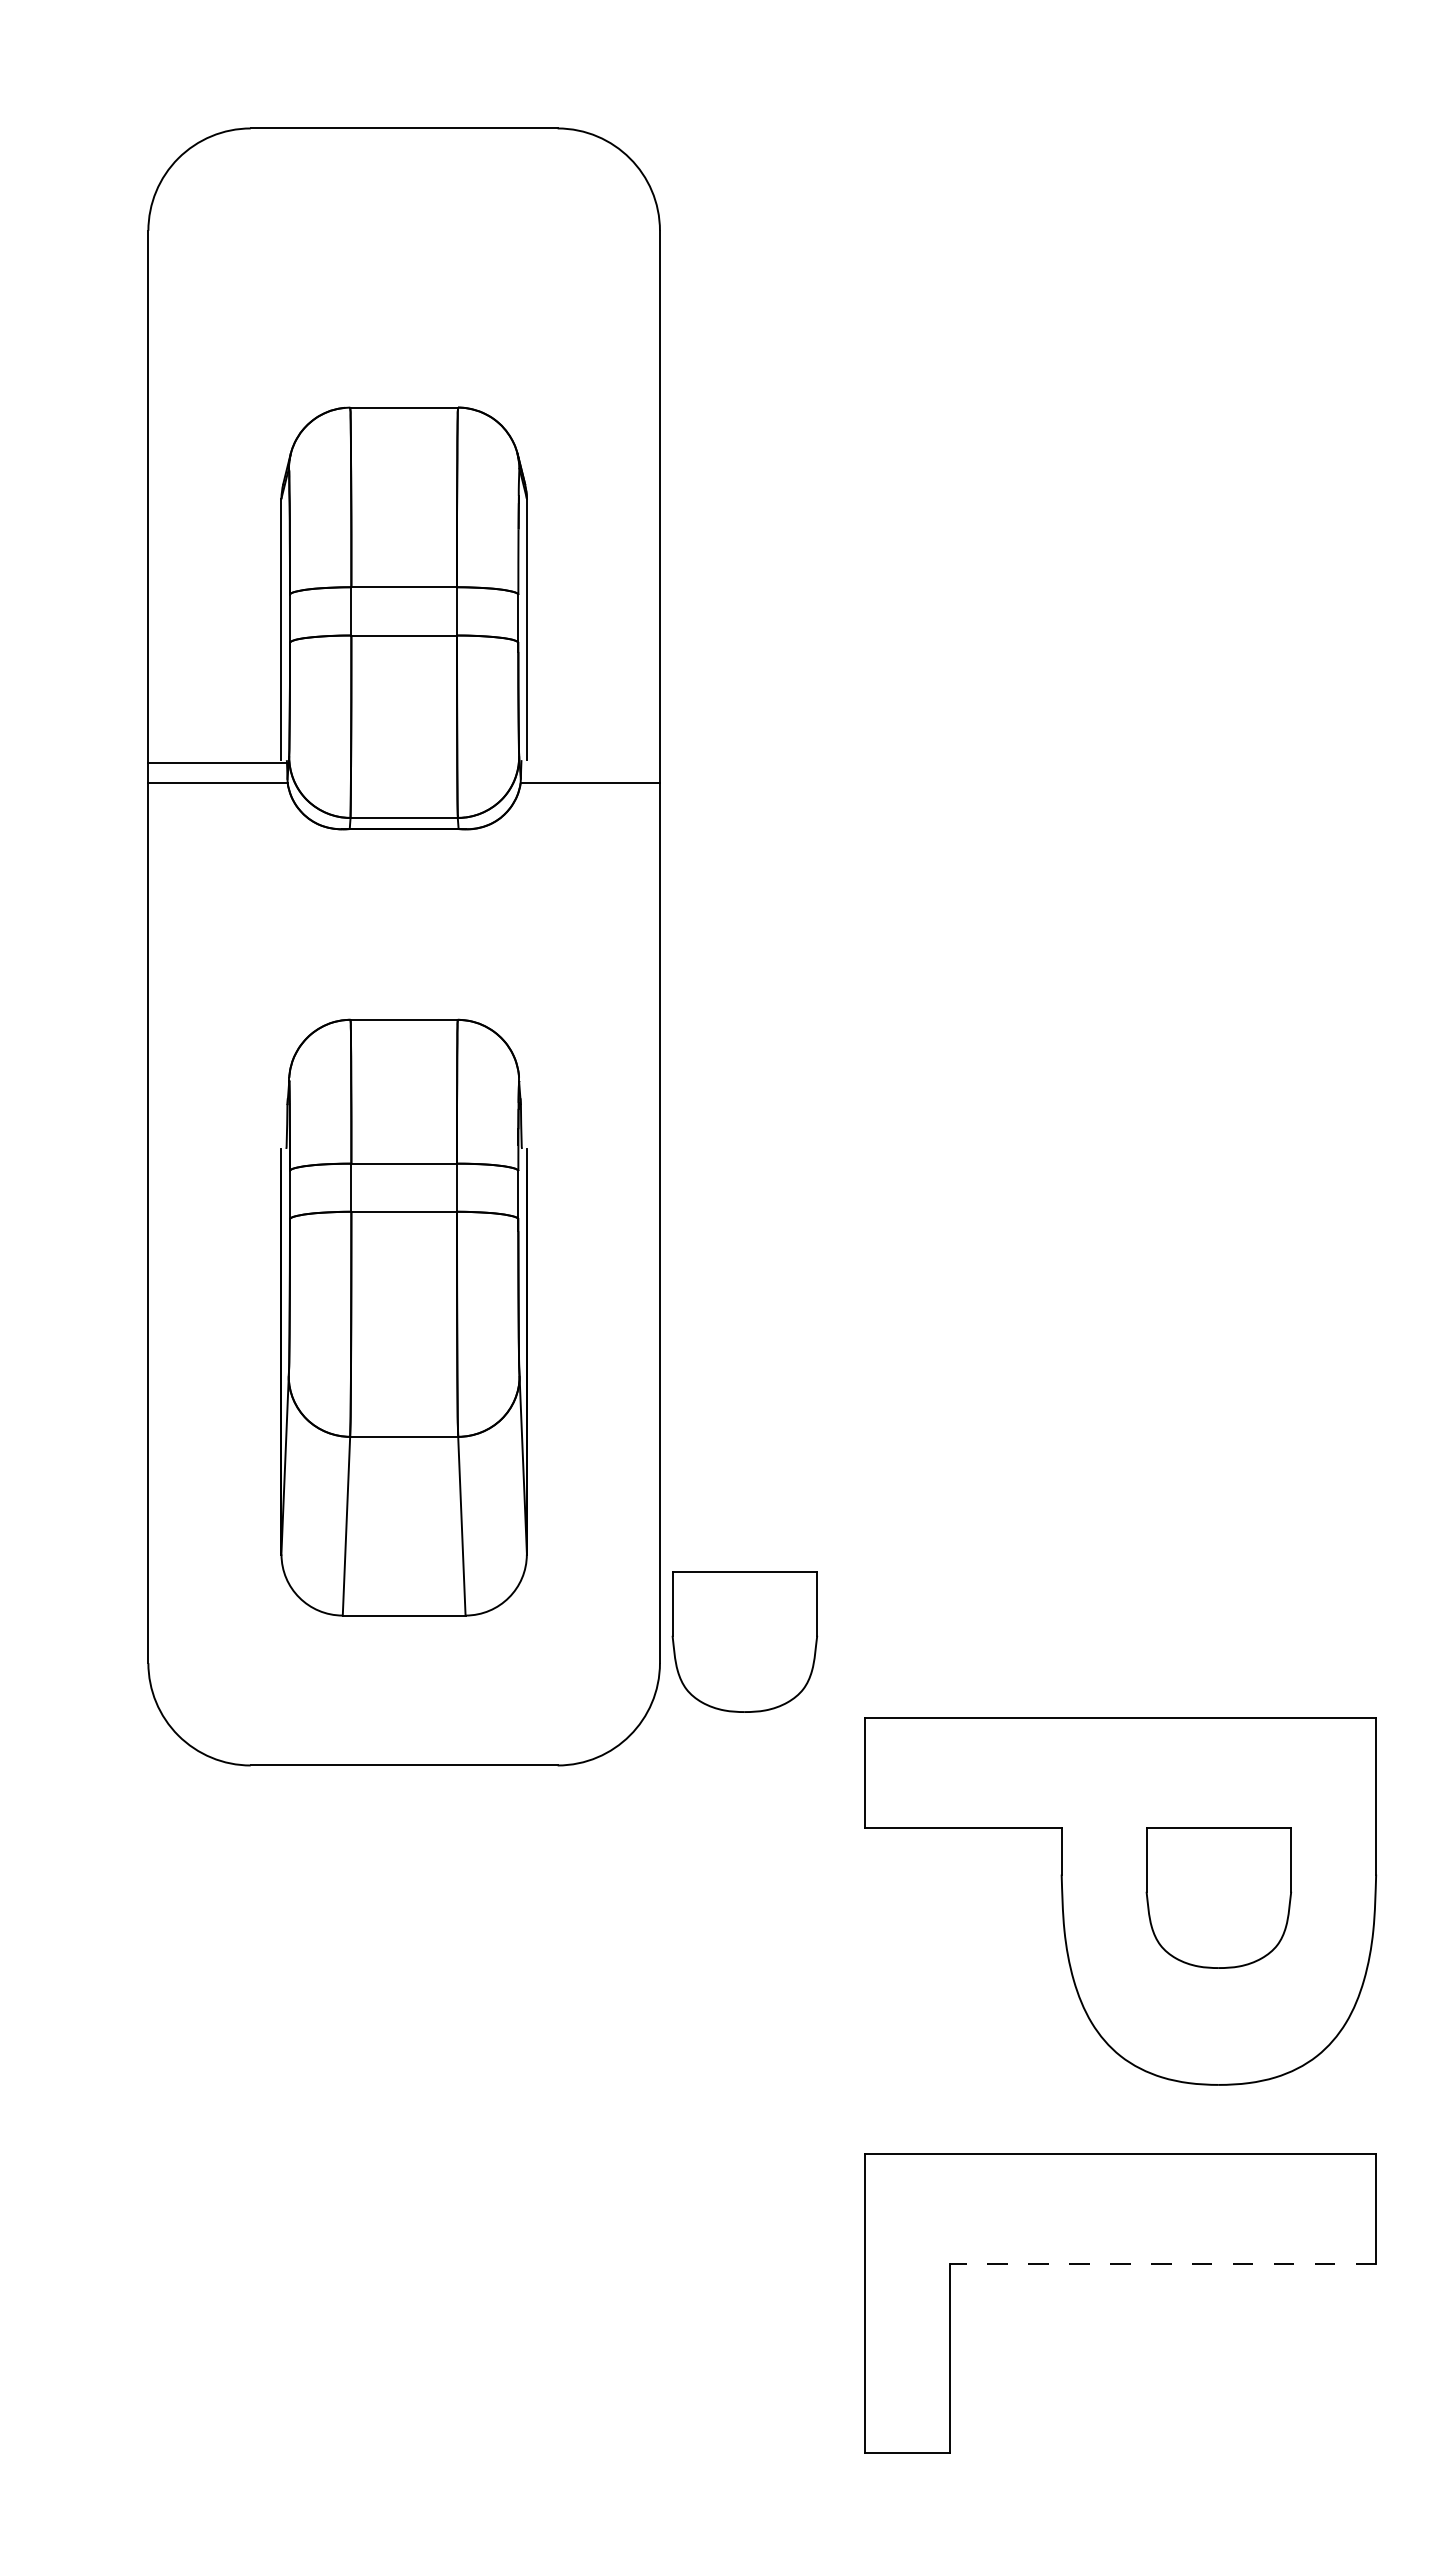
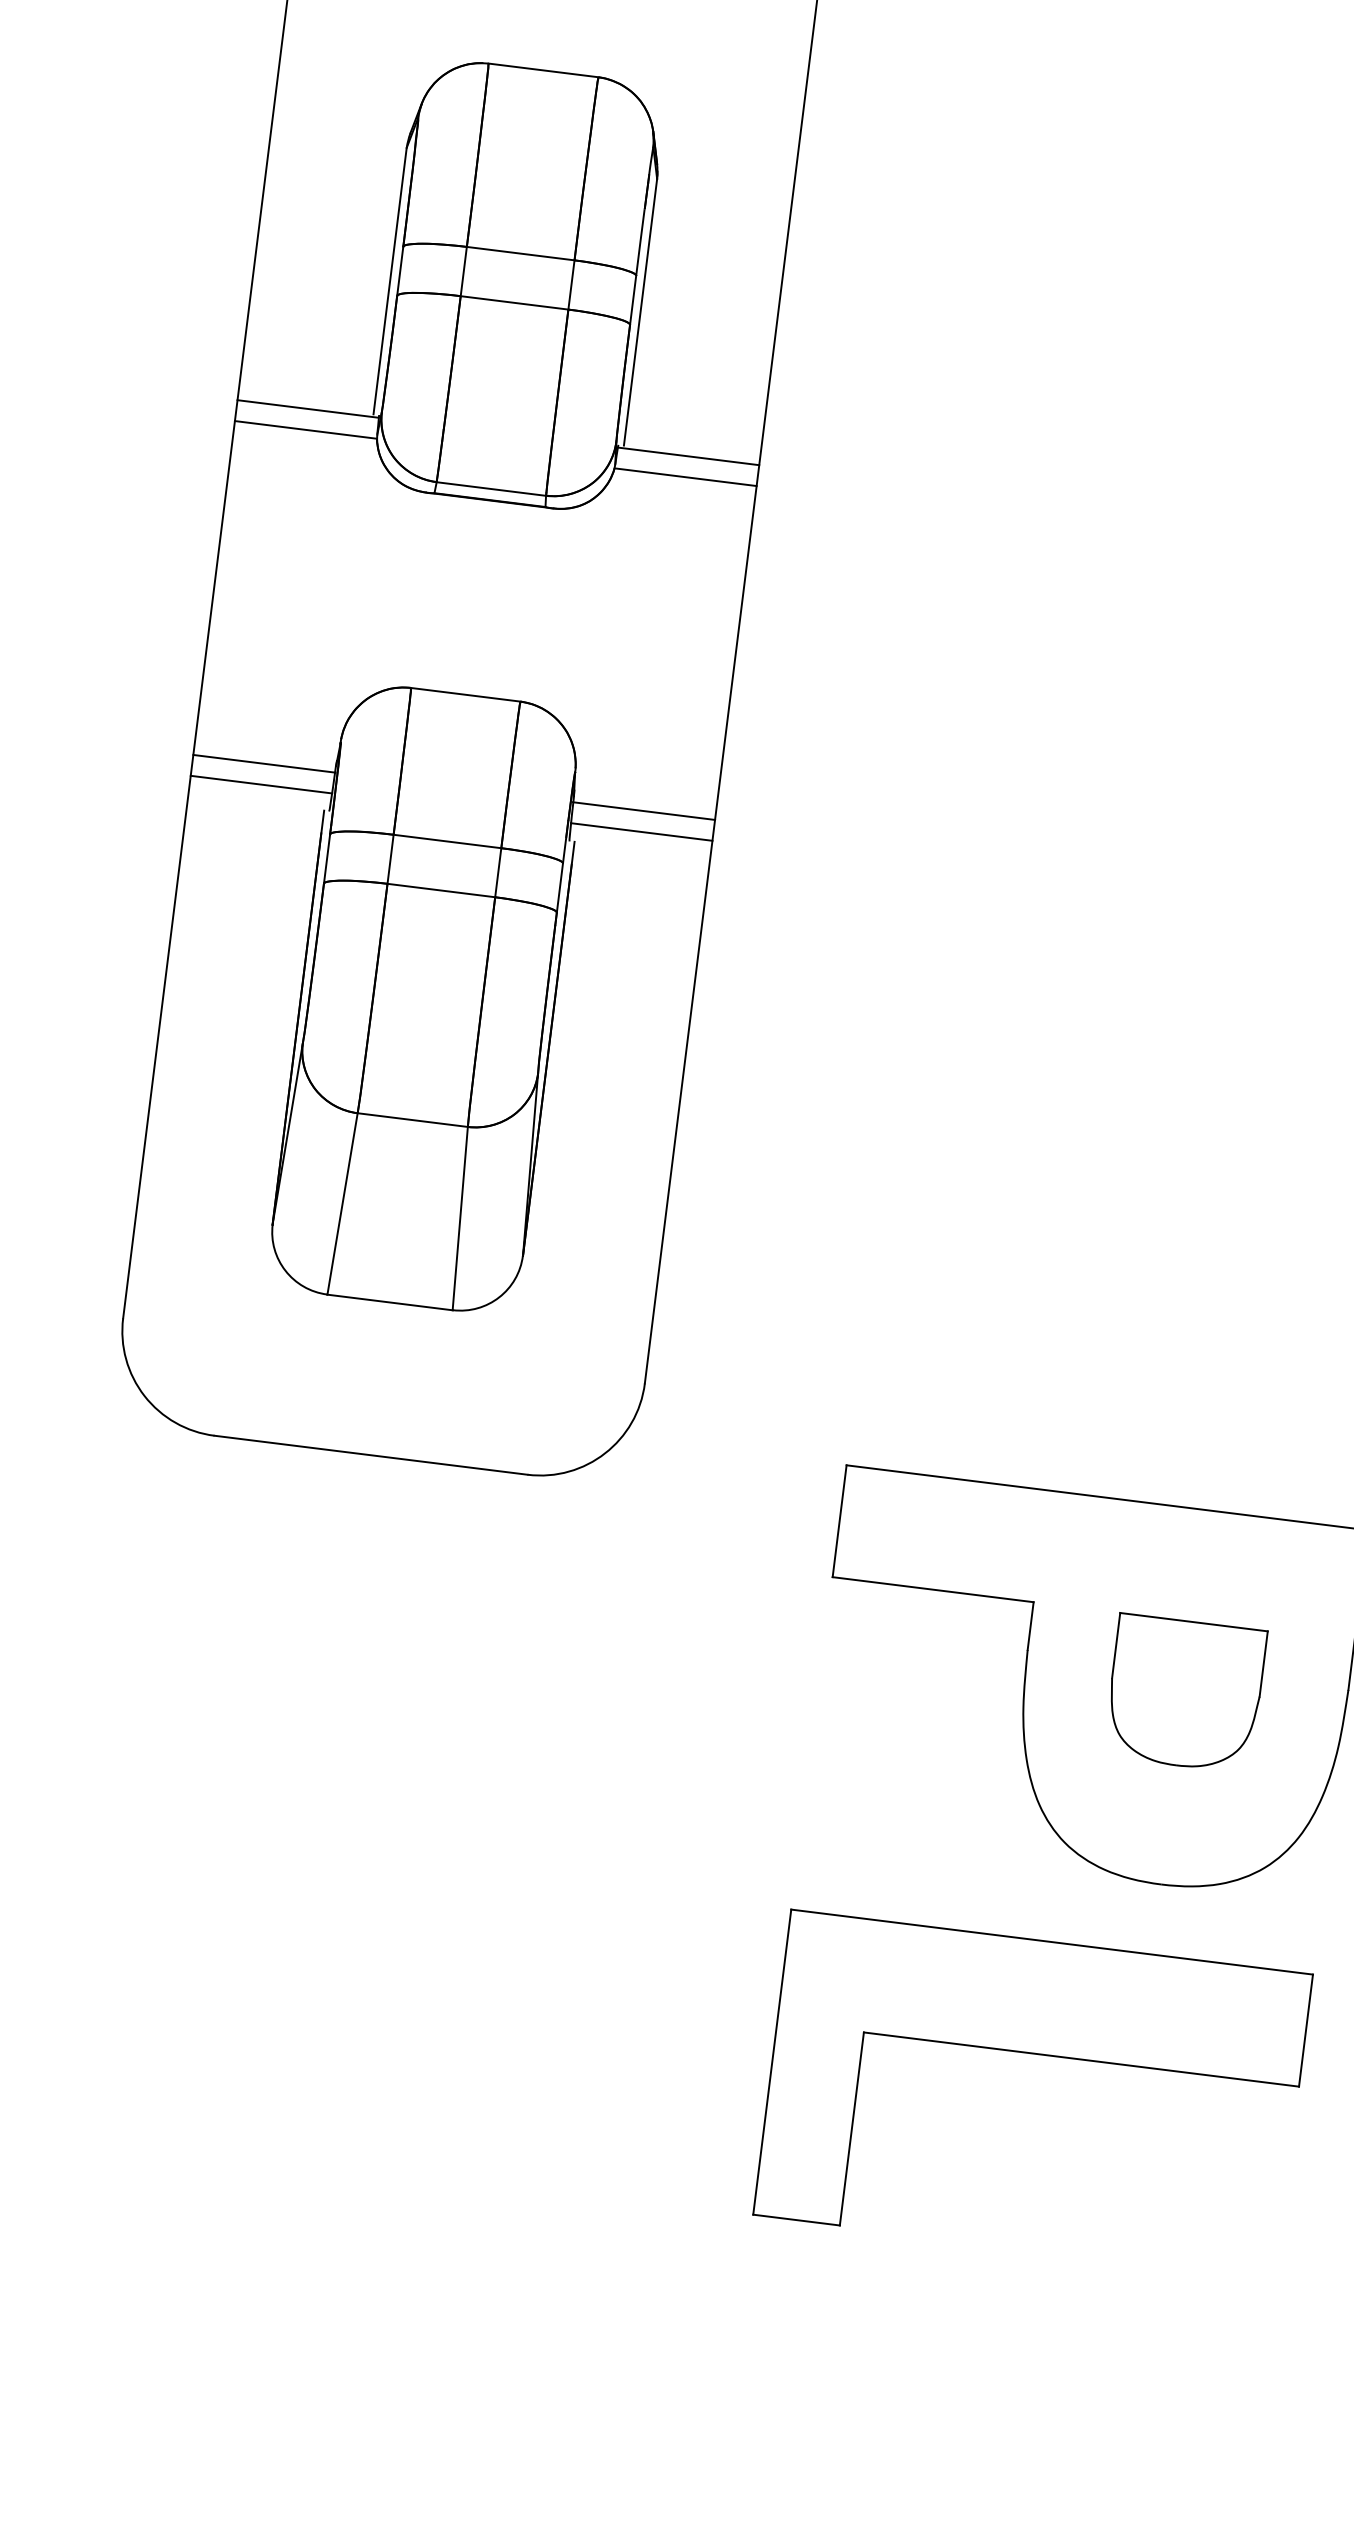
line: (590, 762) -> (688, 456), added
line: (217, 1110) -> (263, 763), added
line: (589, 1110) -> (643, 810), added
line: (217, 1131) -> (261, 784), added
line: (590, 1131) -> (641, 832), added
part: (744, 1641) -> (733, 1372), removed
line: (1162, 2263) -> (1081, 2059), dashed -> solid

